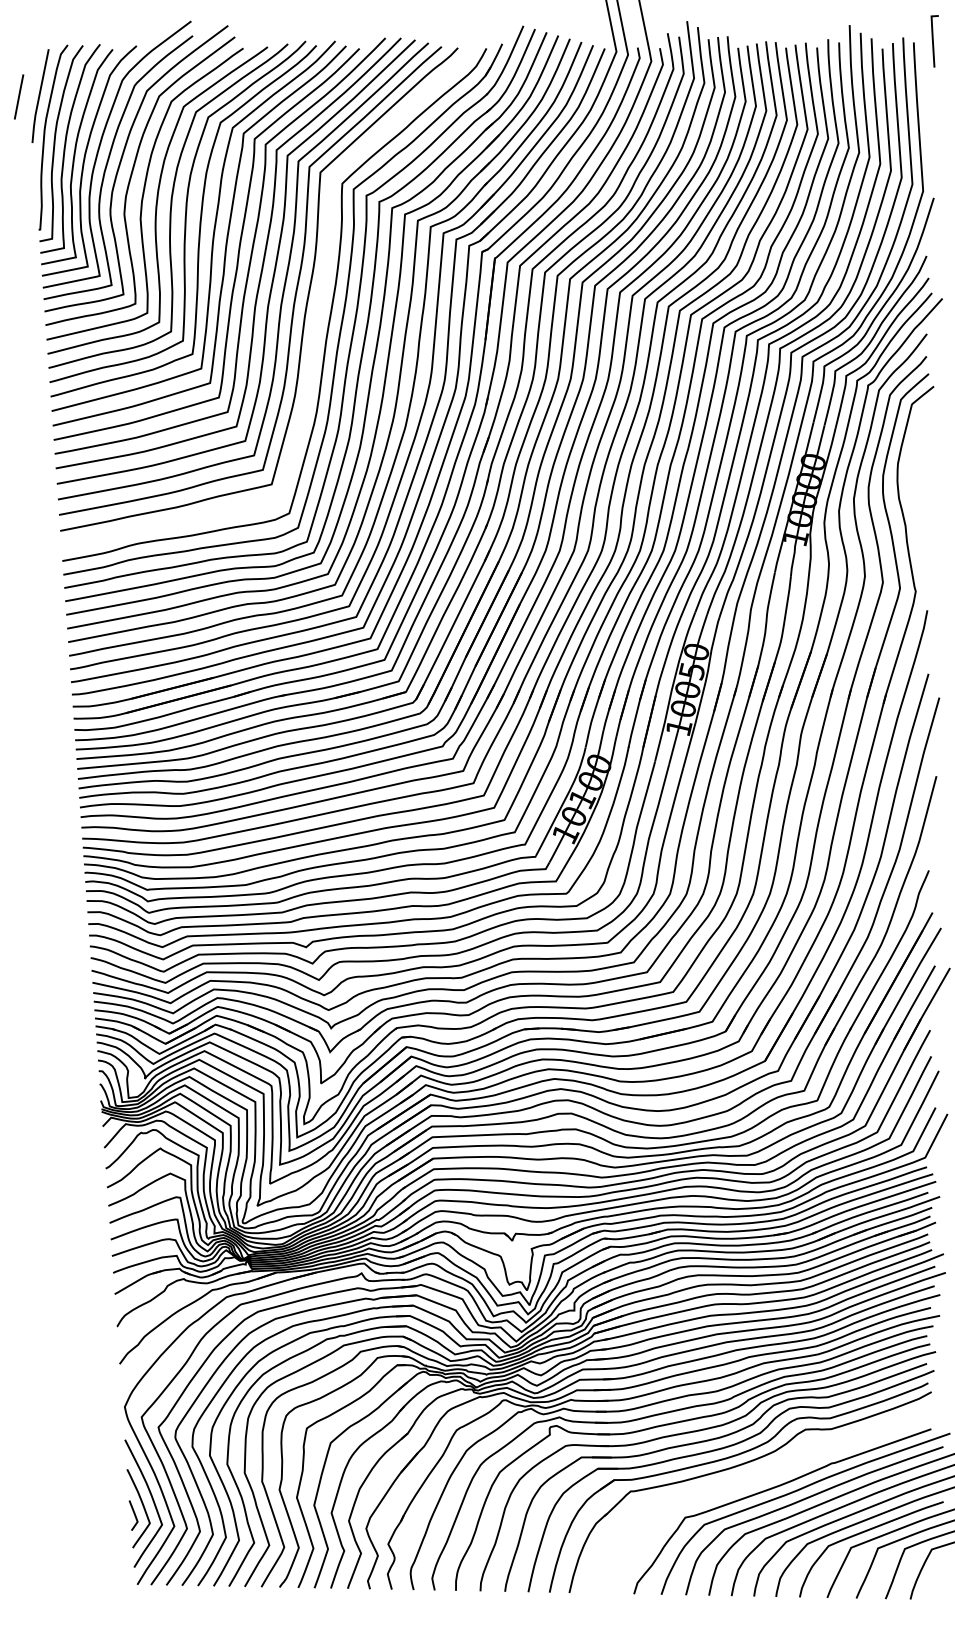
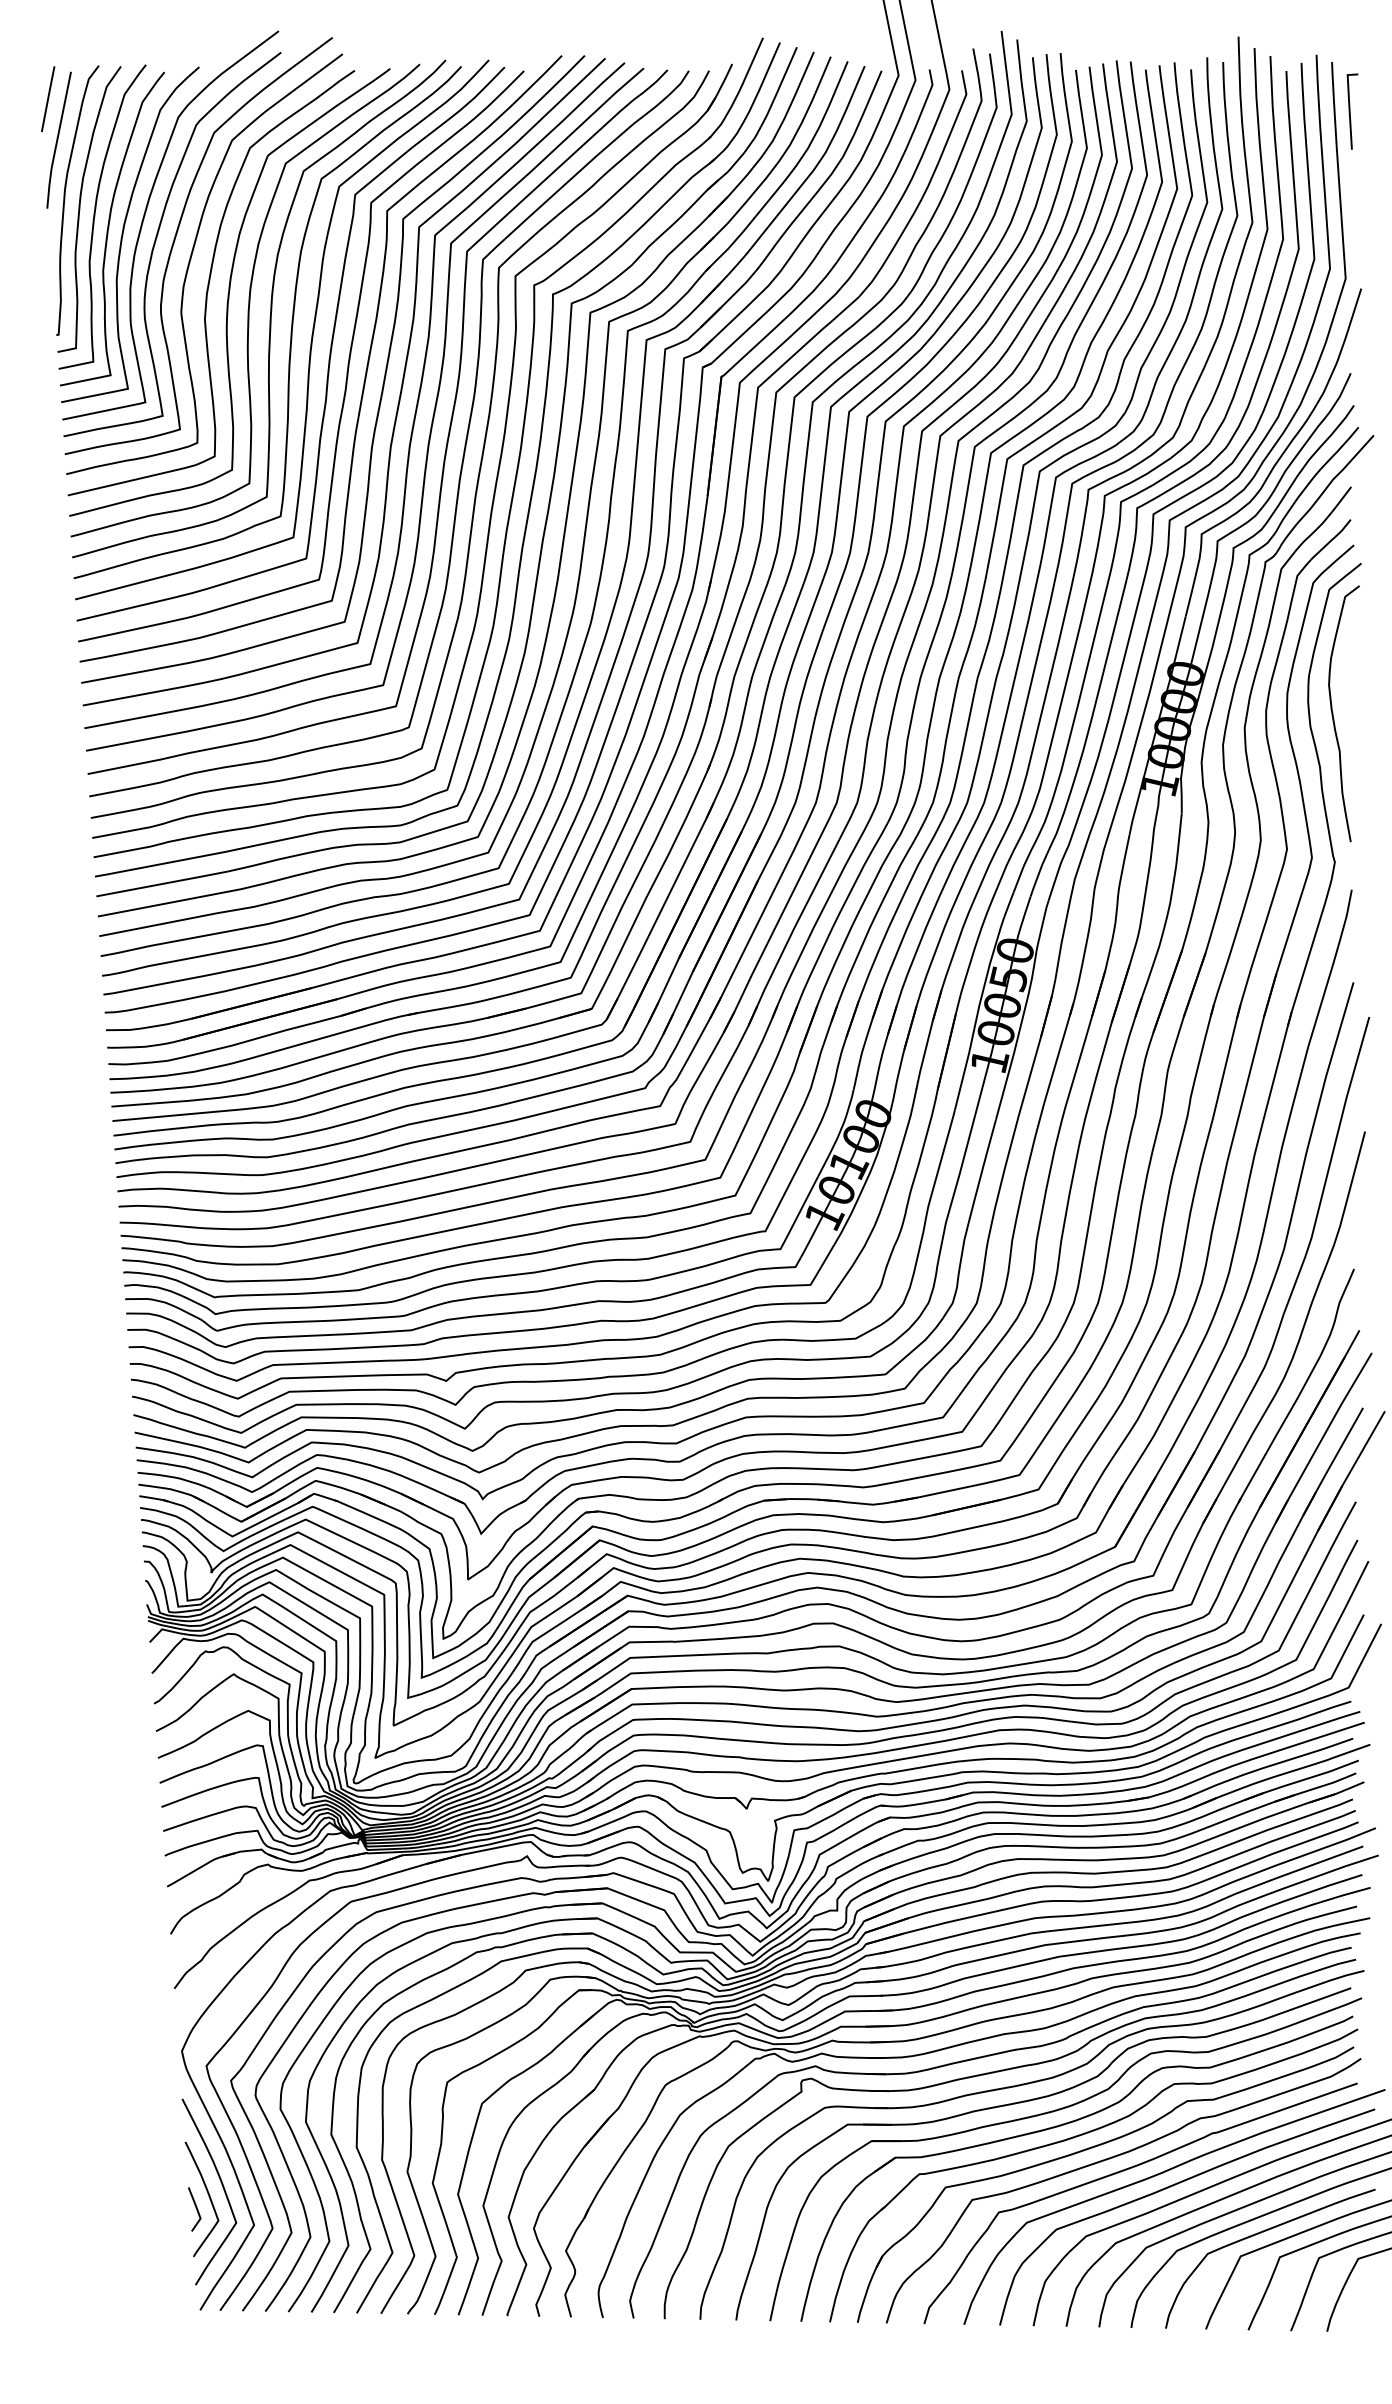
line: (933, 41) -> (1350, 111), moved
line: (19, 96) -> (48, 98), moved
curve: (318, 303) -> (464, 442), added
curve: (915, 490) -> (1334, 715), added
part: (756, 1483) -> (1102, 2162), added

